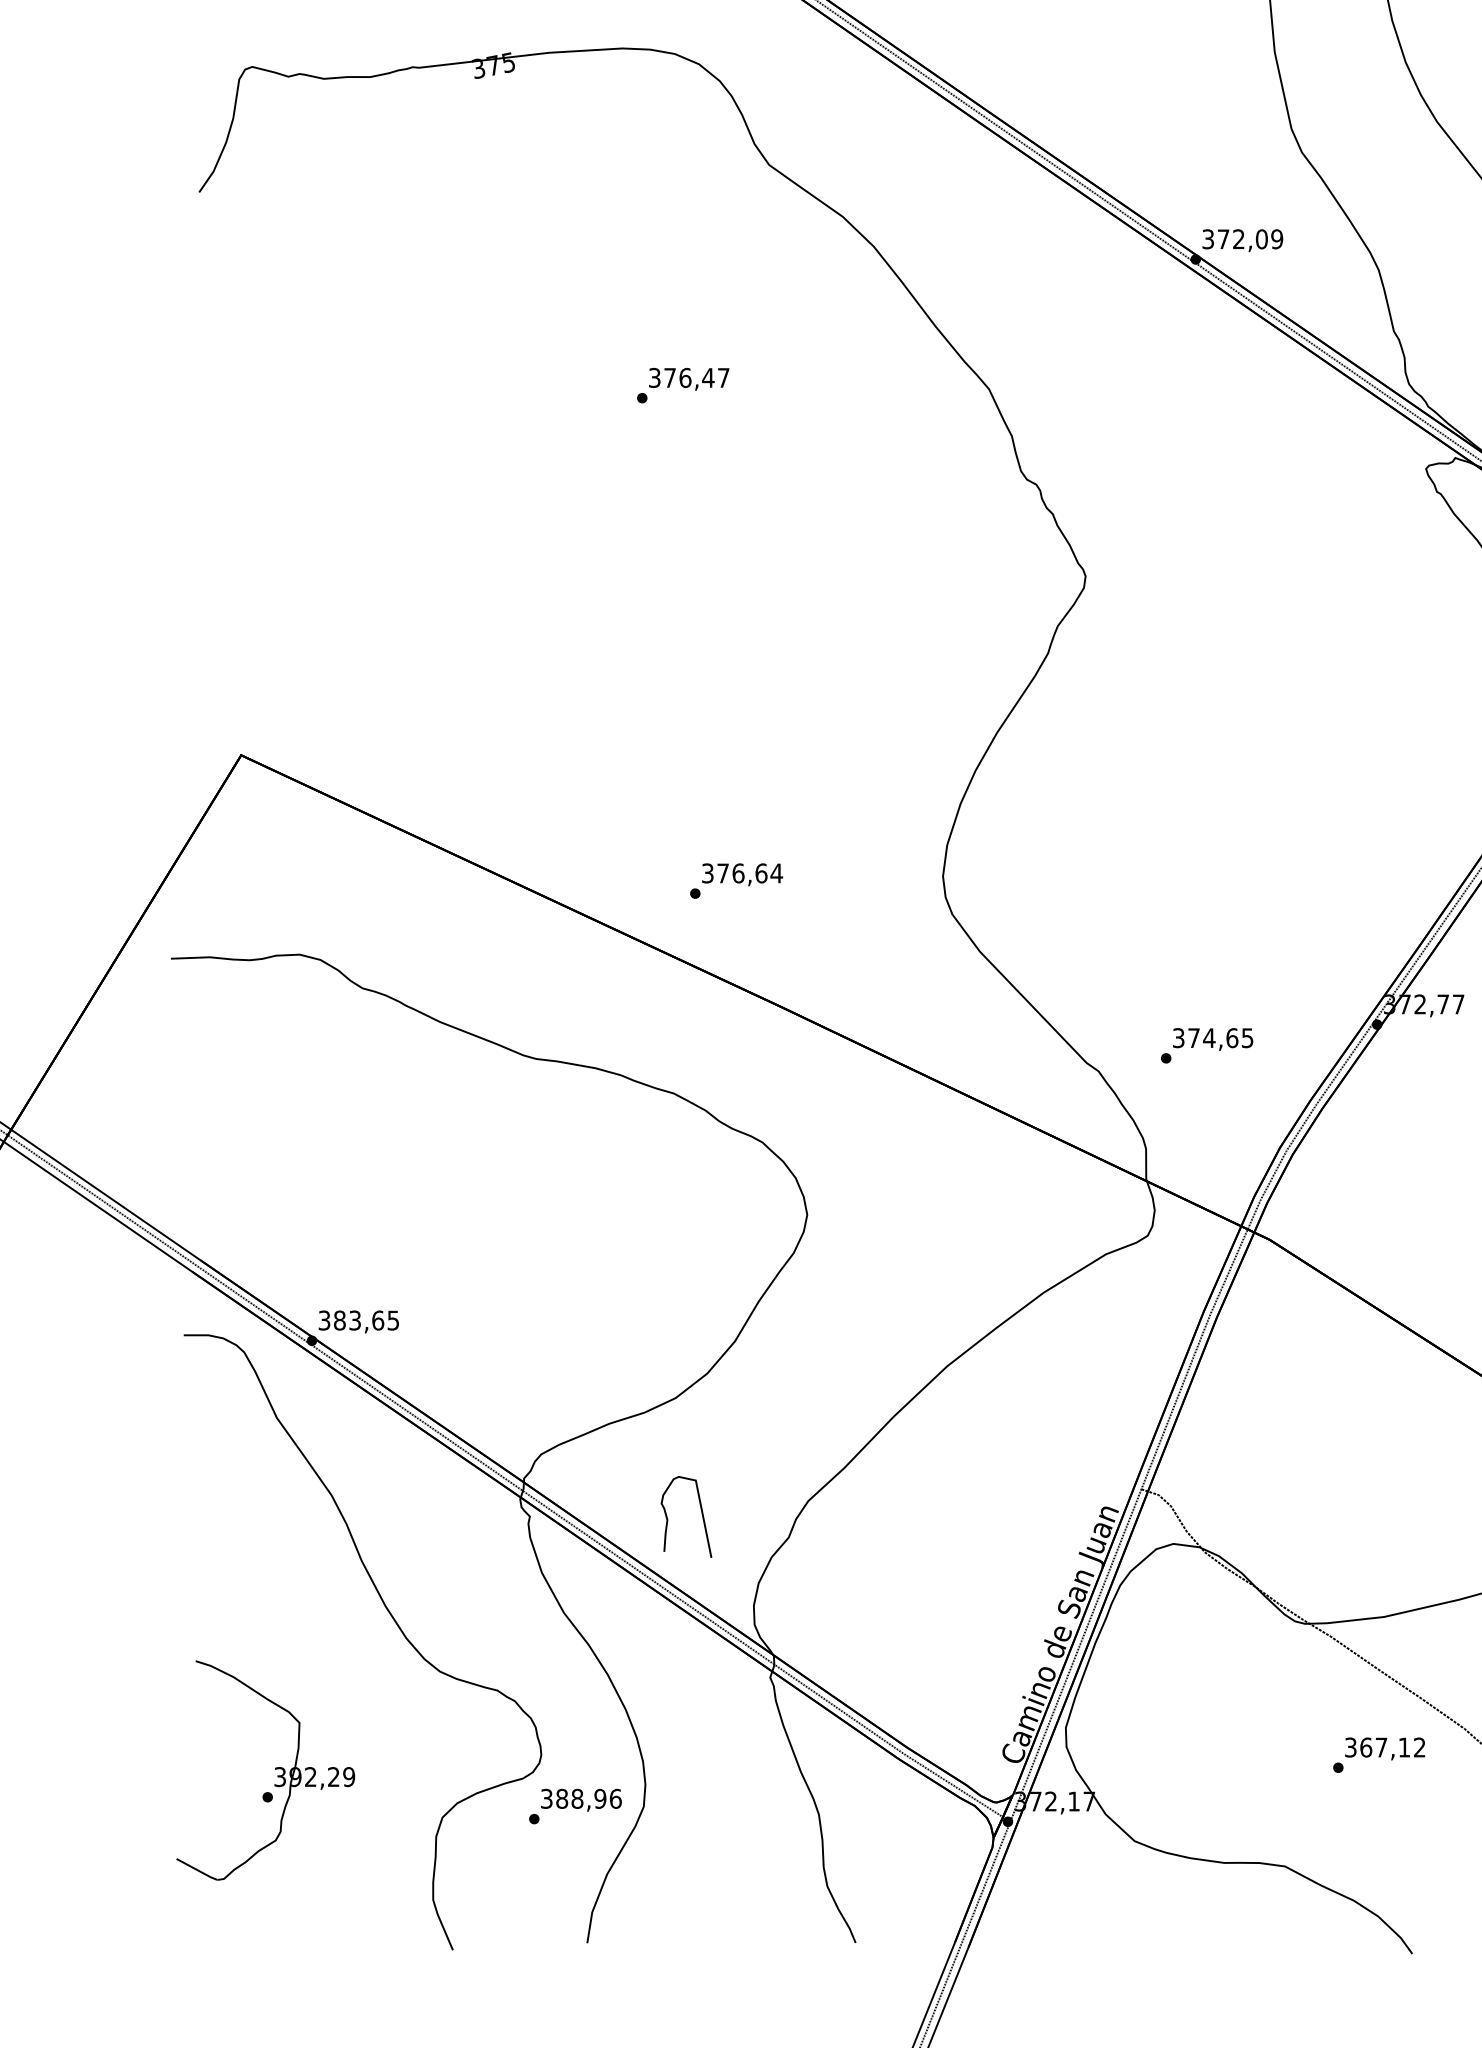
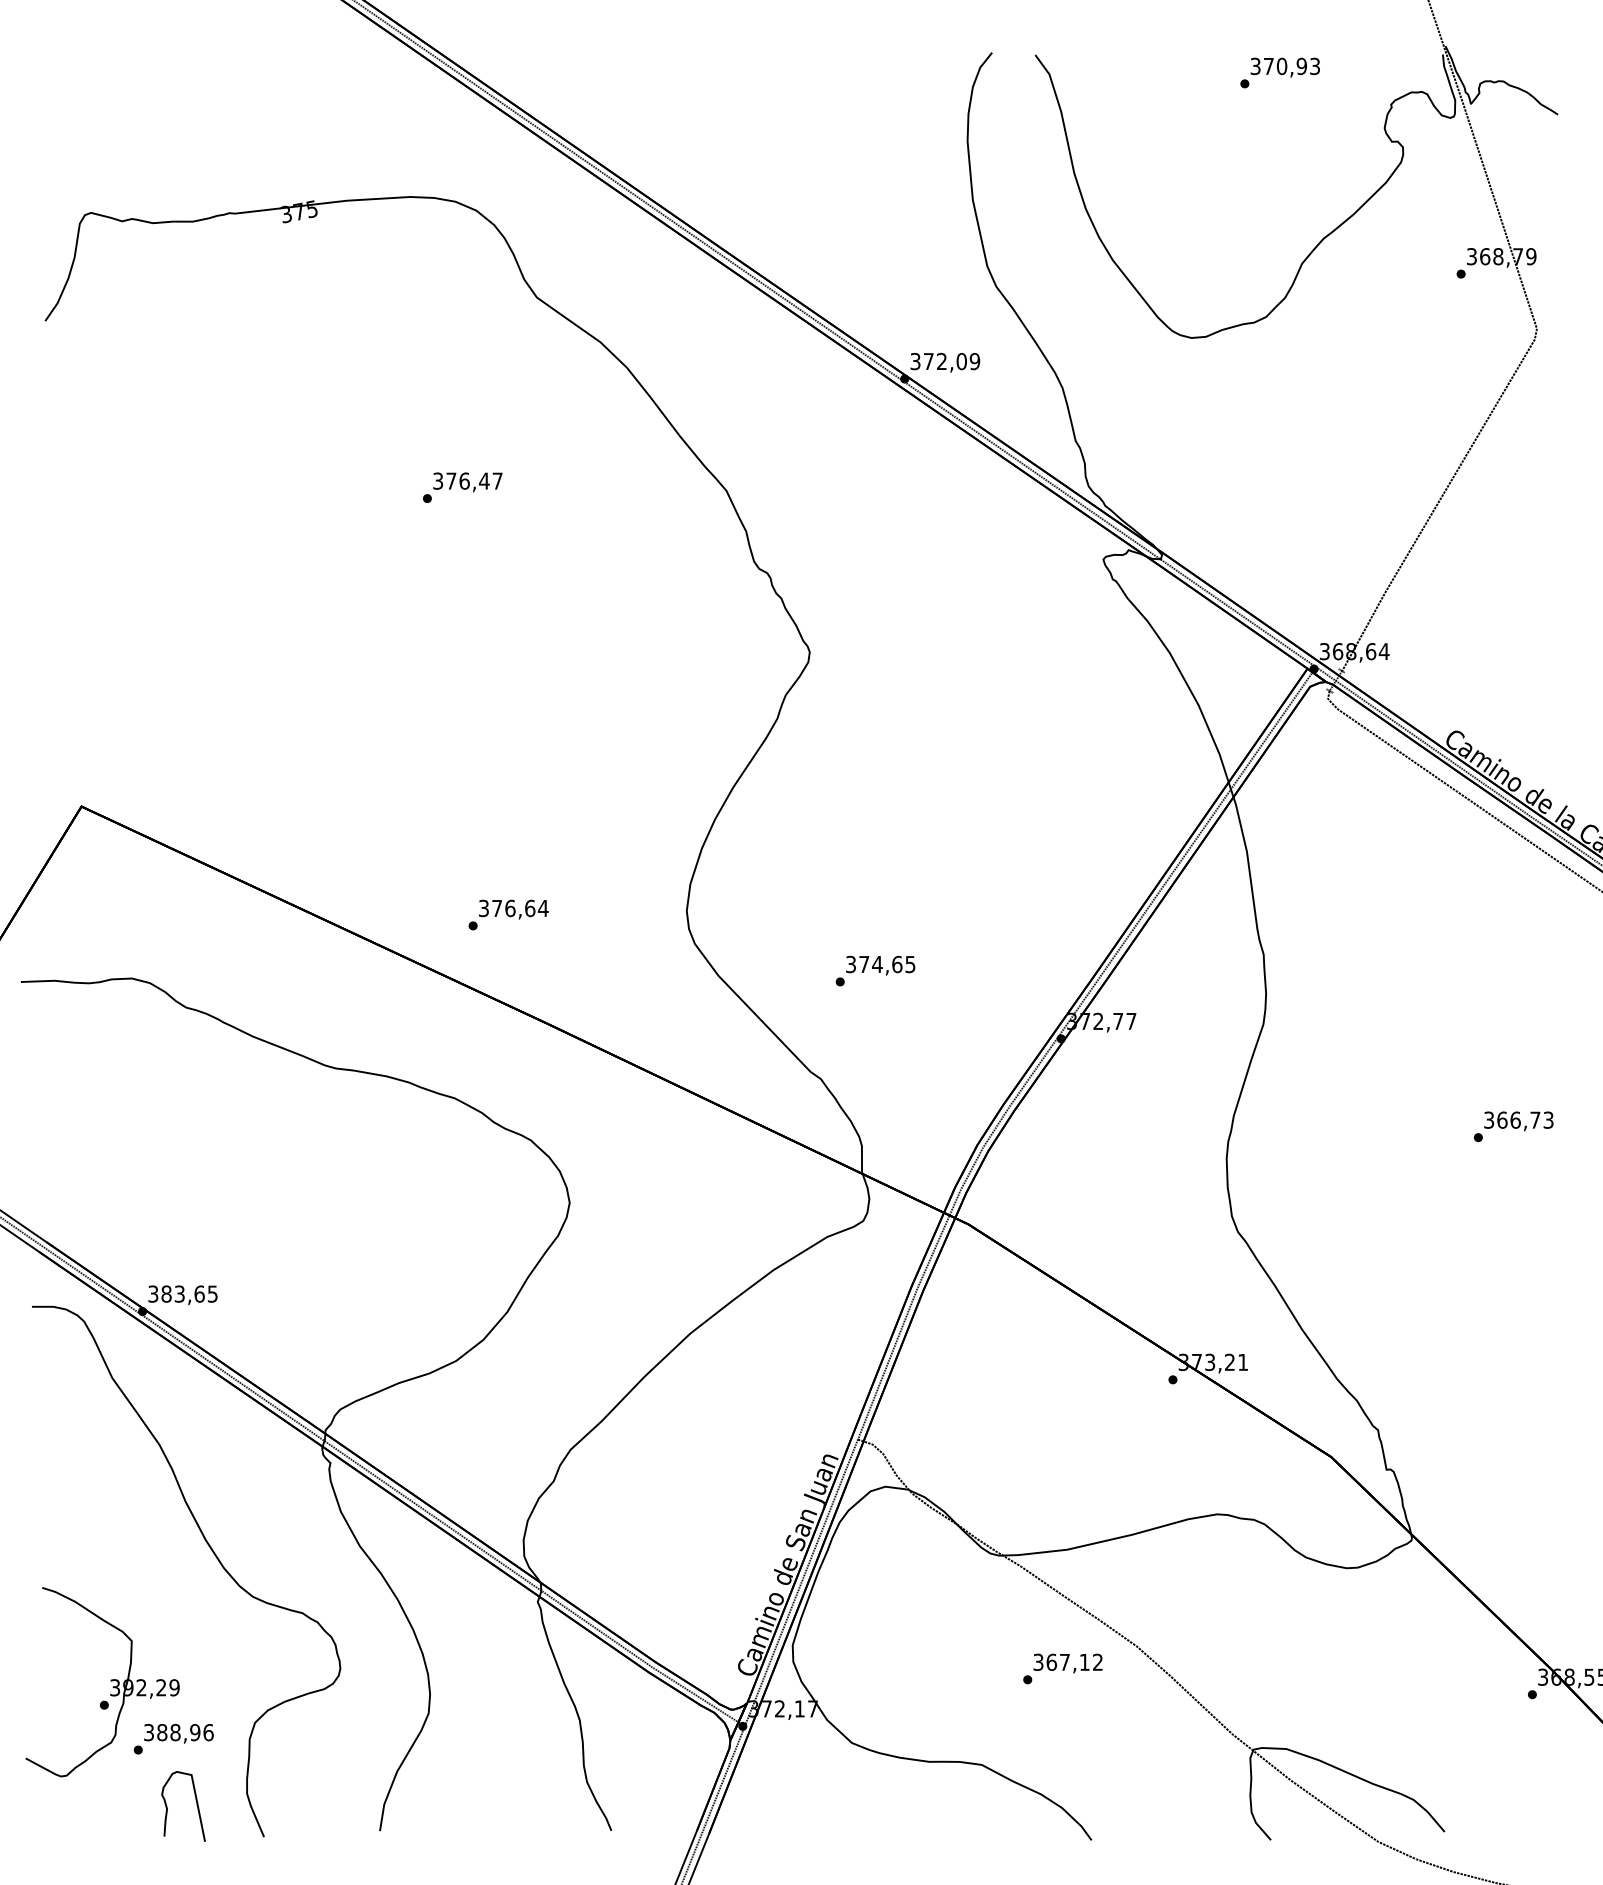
text: (1207, 1045) -> (875, 970), moved
curve: (701, 1515) -> (196, 1805), moved
text: (575, 1806) -> (173, 1739), moved

